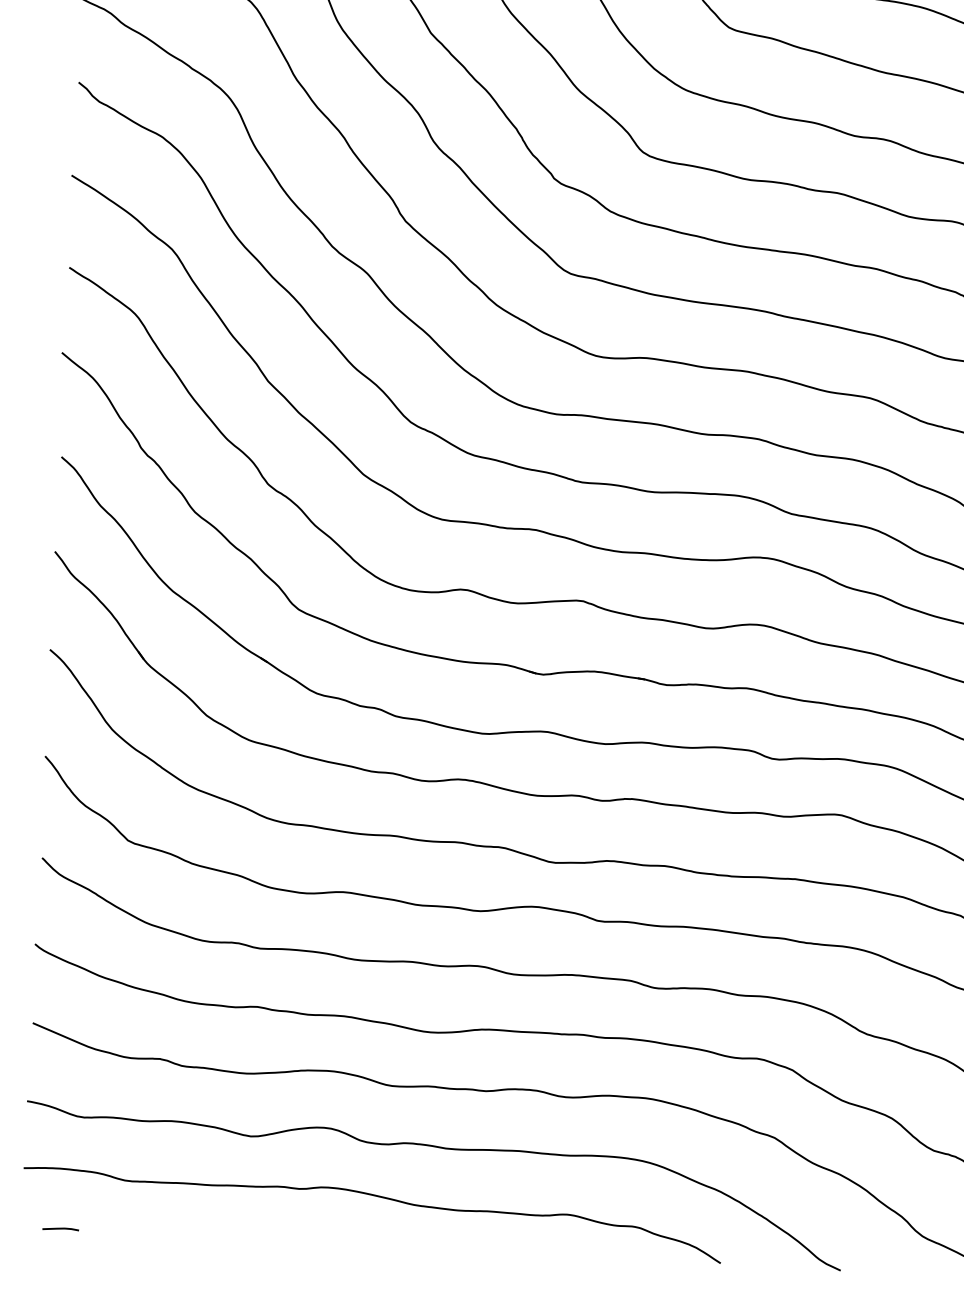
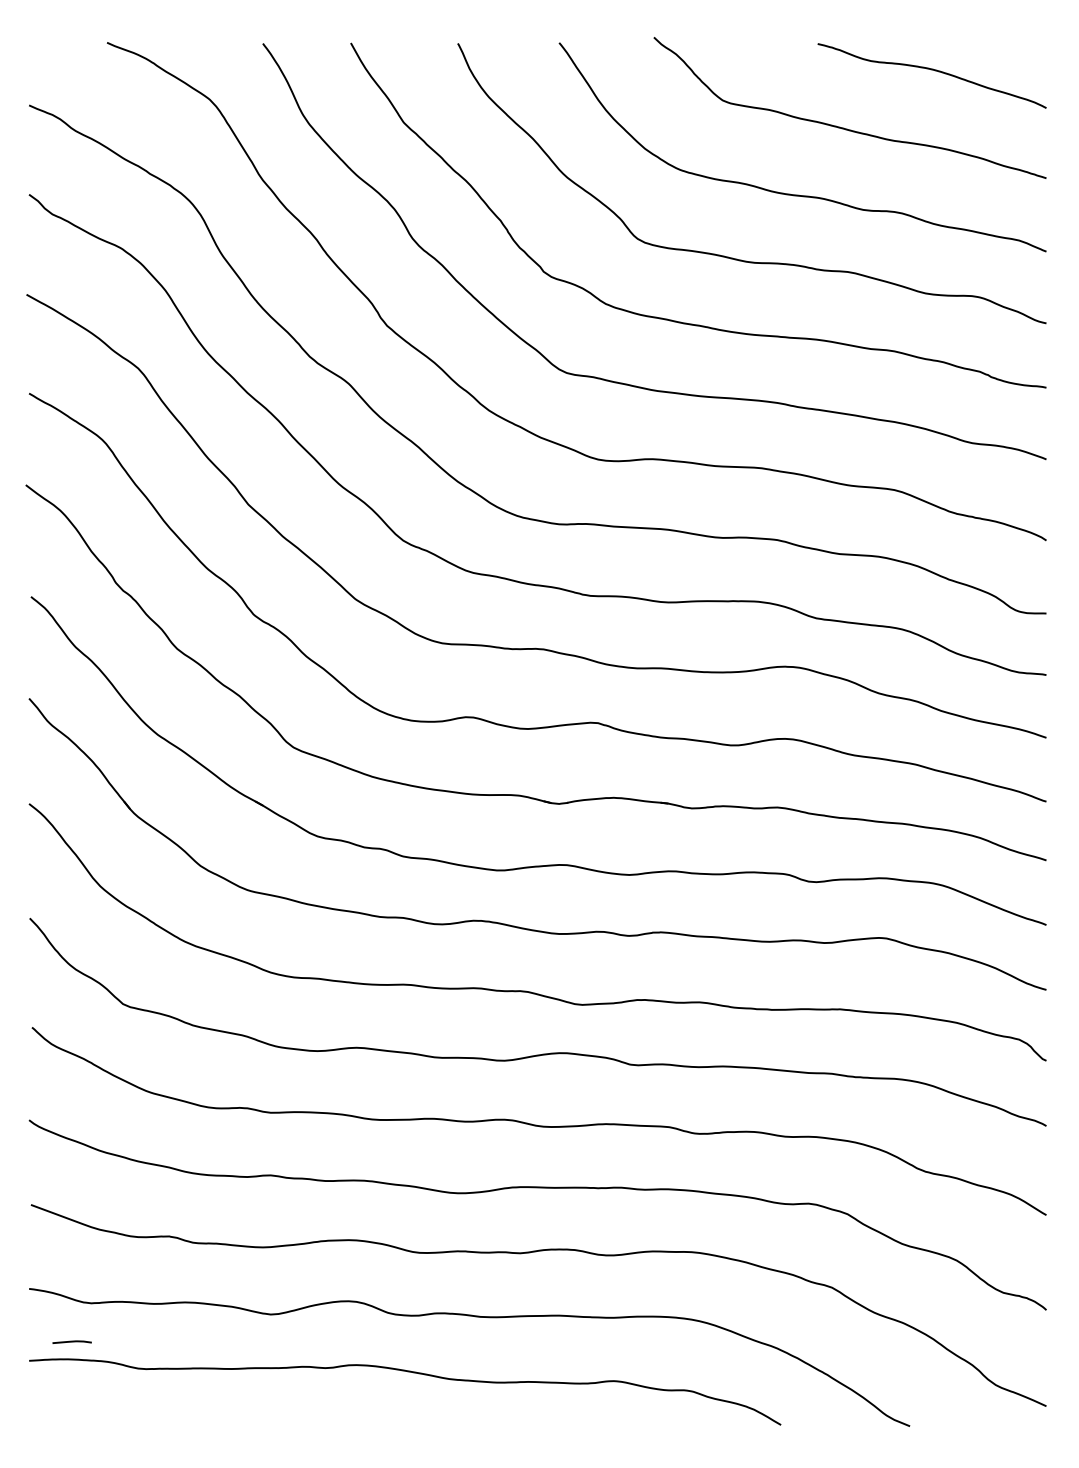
curve: (60, 1228) -> (71, 1341), moved

